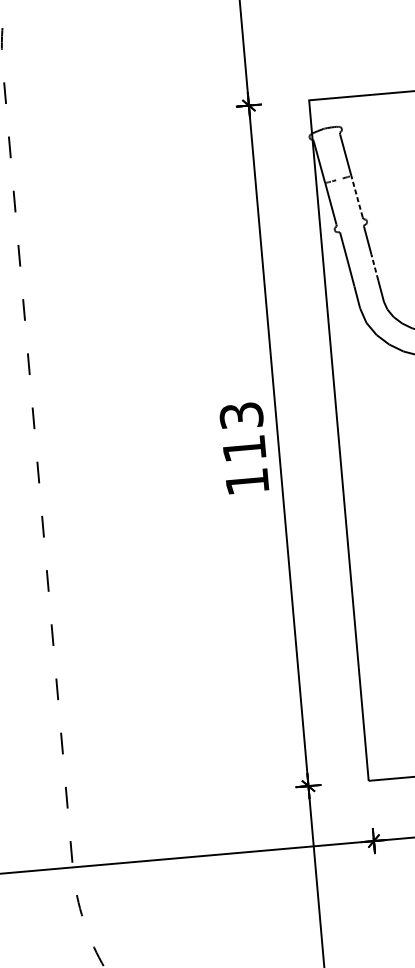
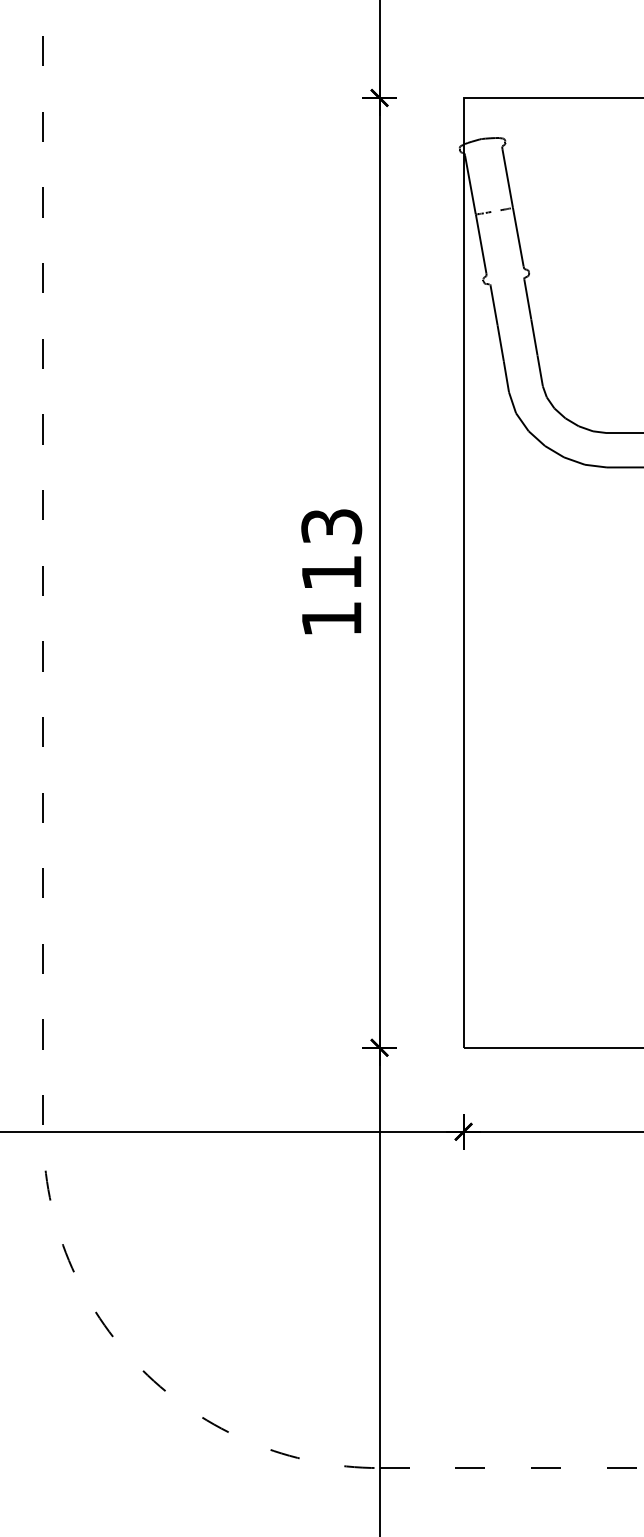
line: (357, 196) -> (518, 237), dashed -> solid
line: (374, 266) -> (534, 336), dashed -> solid

